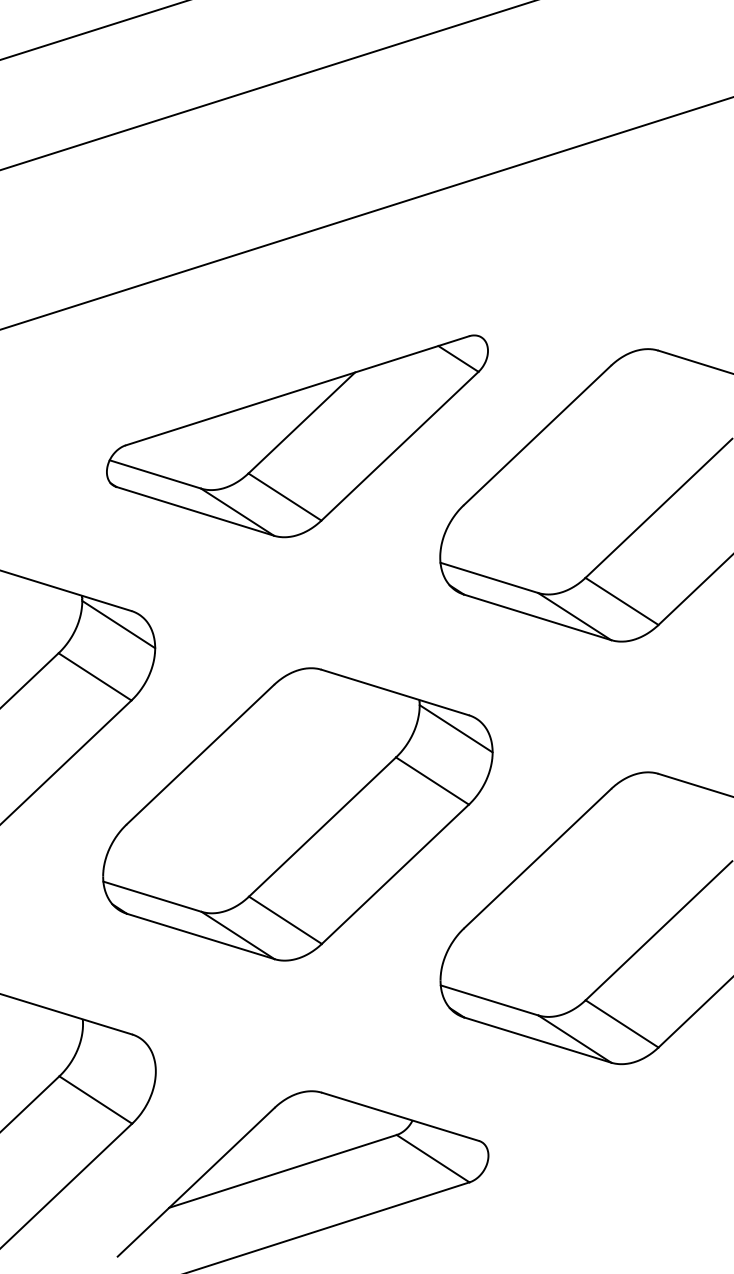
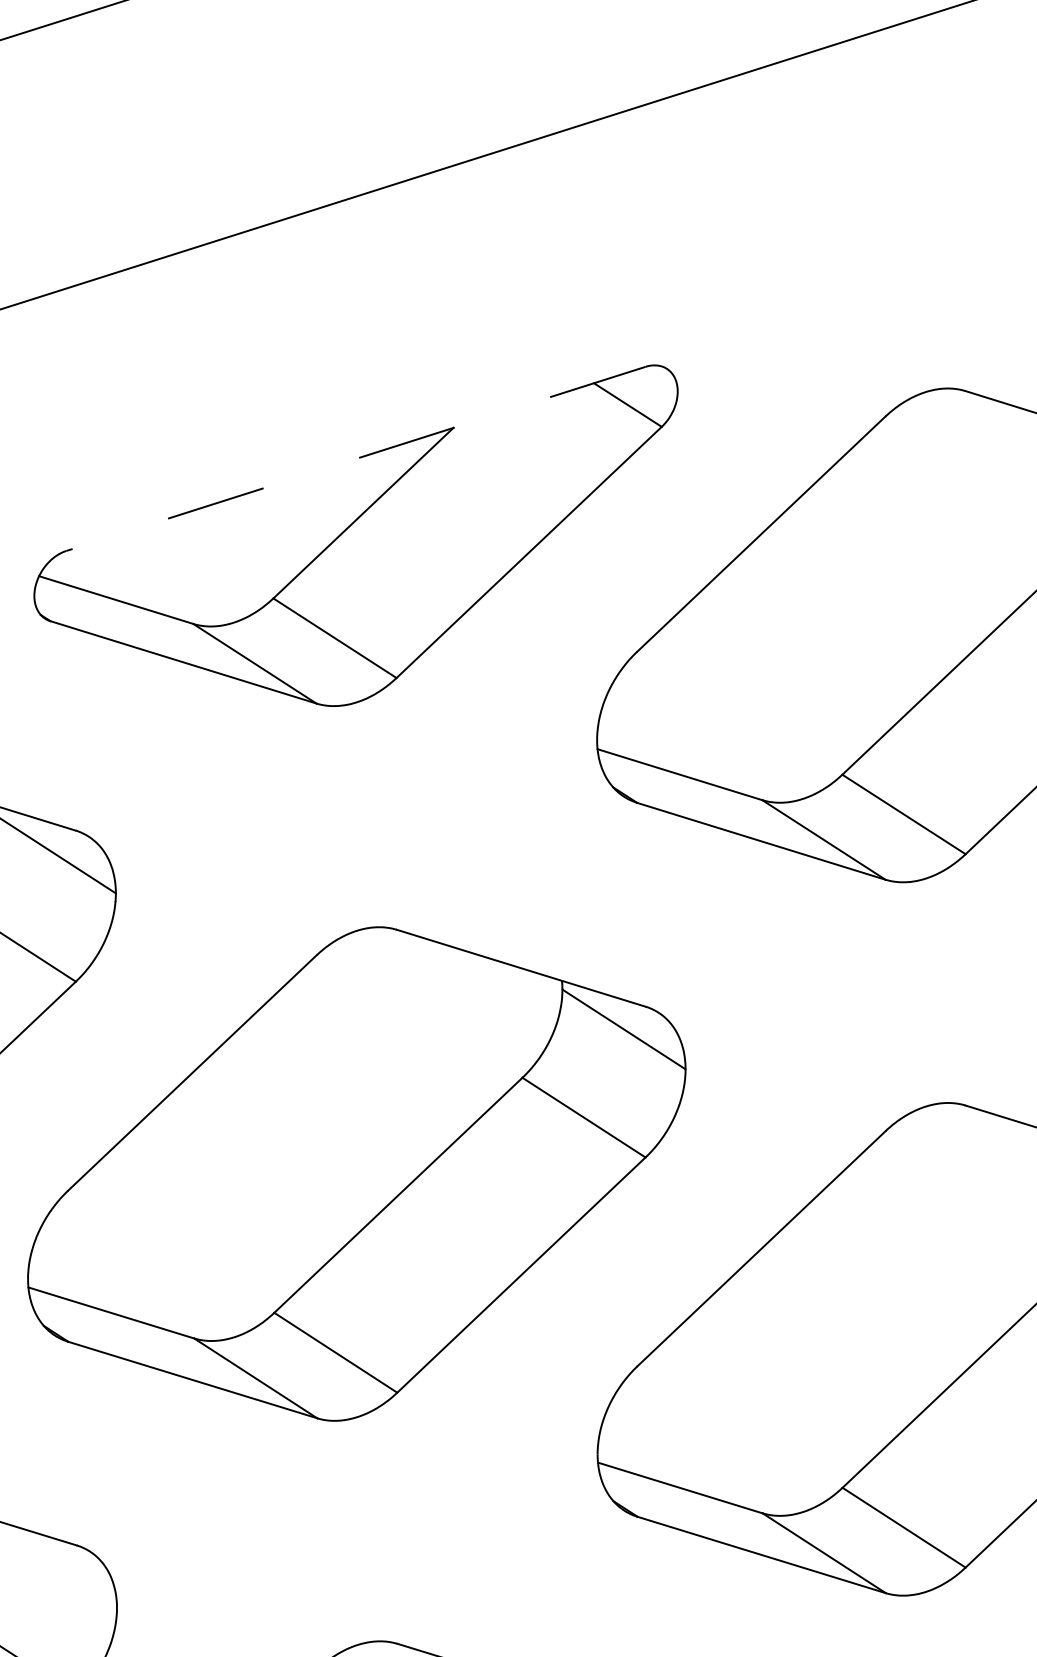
line: (297, 390) -> (356, 458), solid -> dashed

